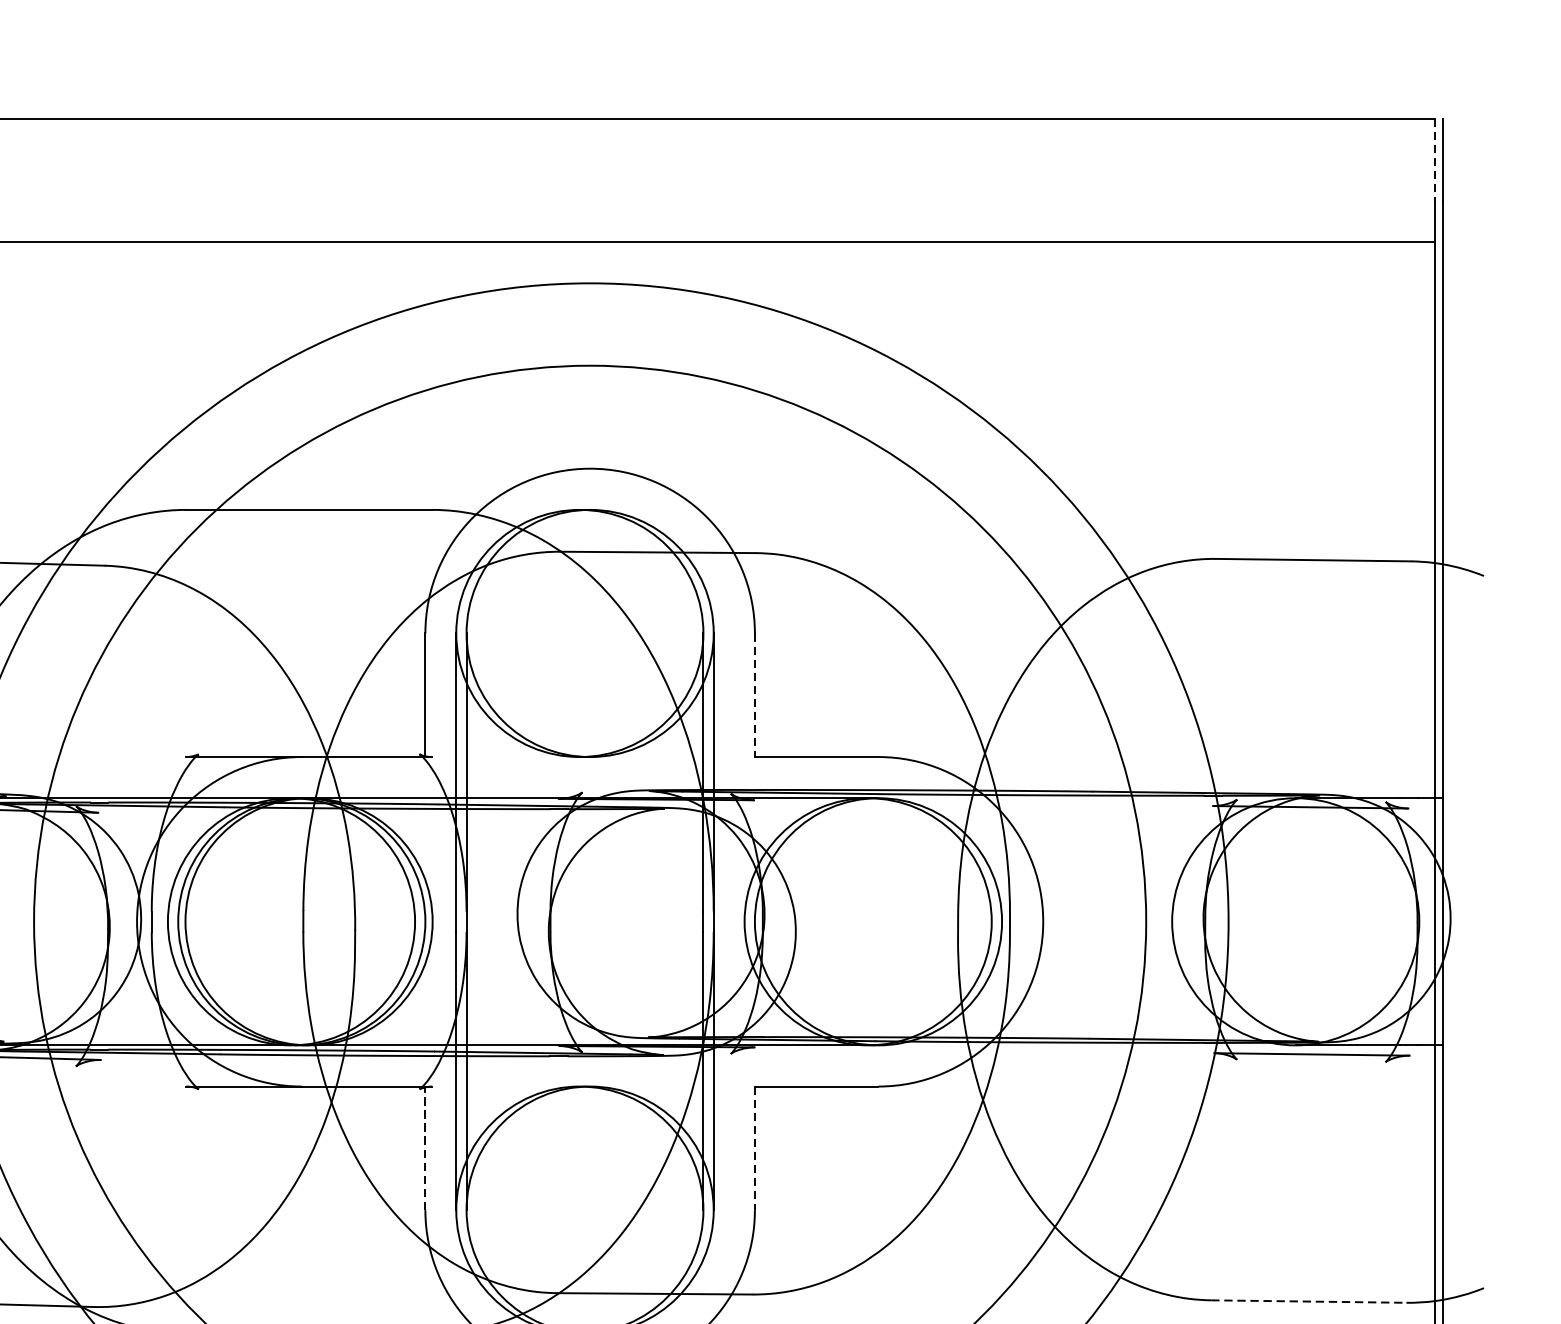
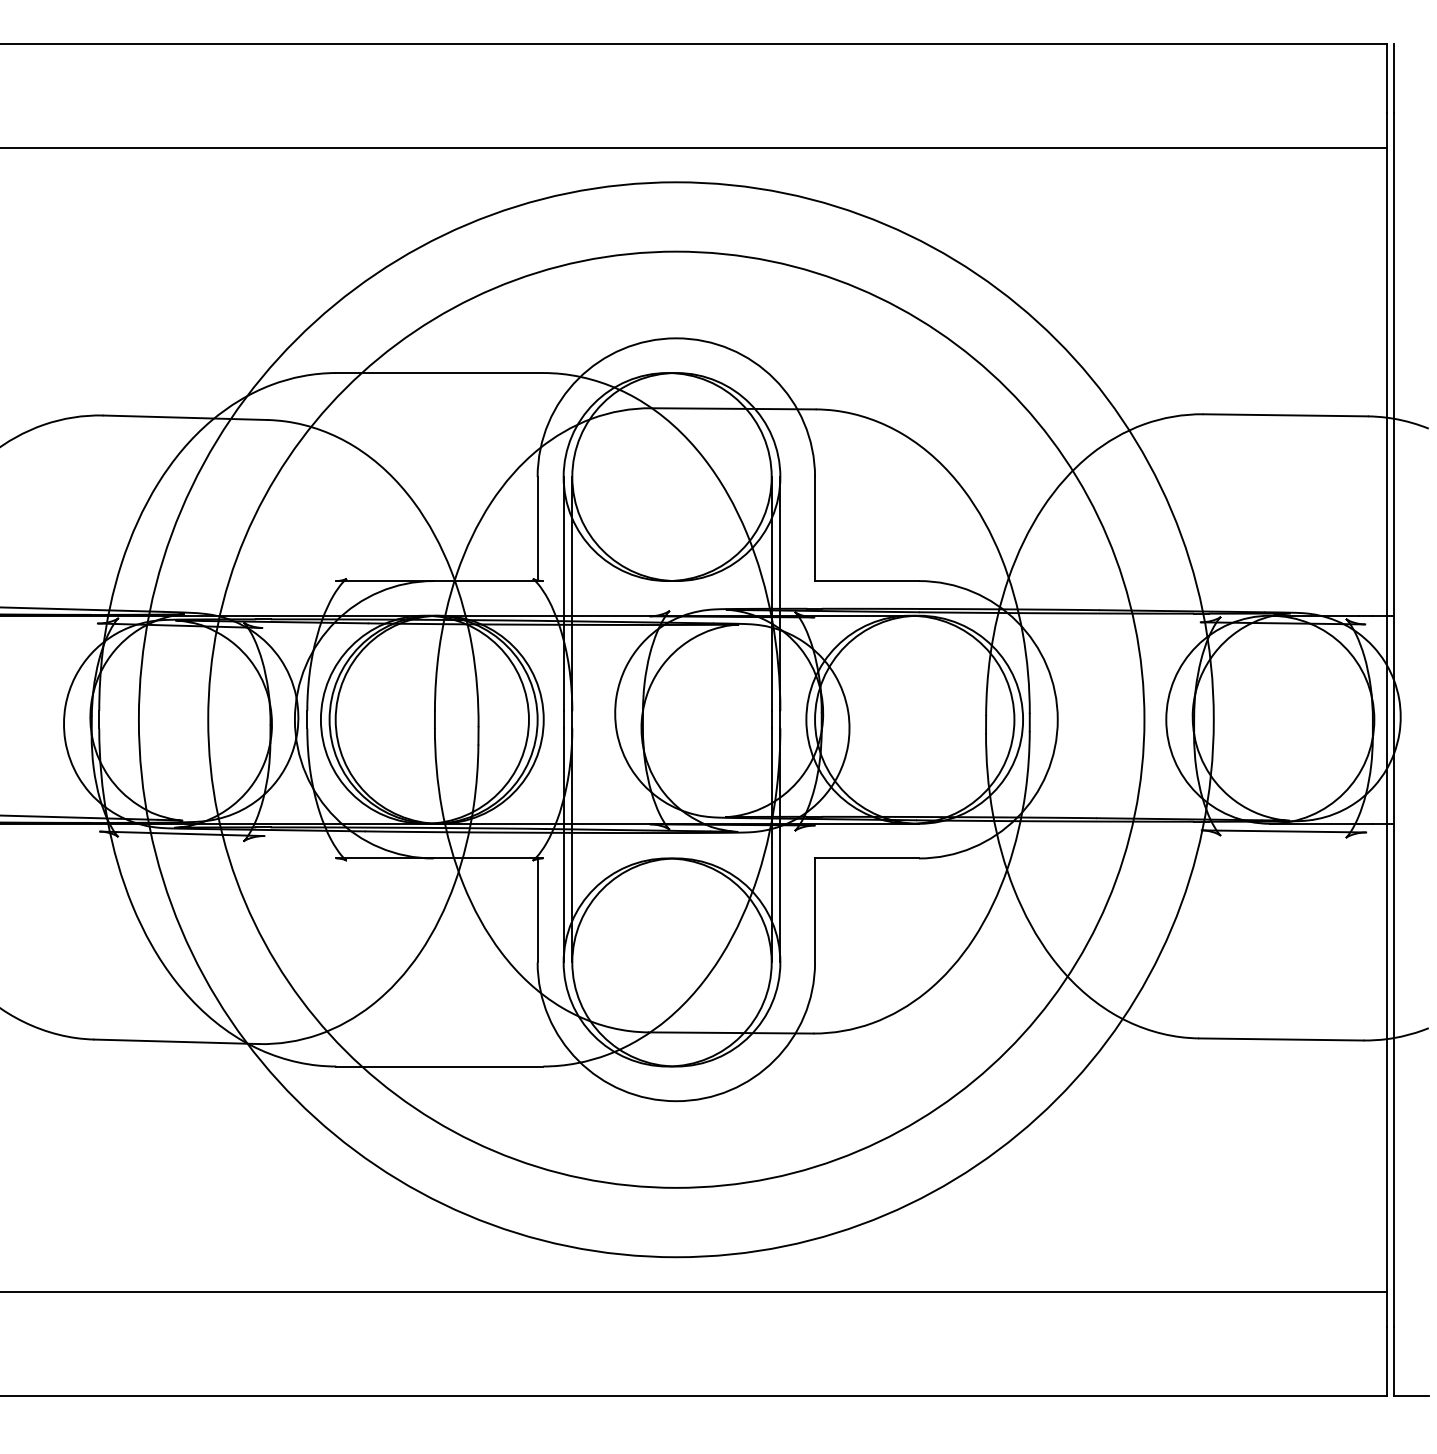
line: (1434, 160) -> (1387, 78), dashed -> solid
line: (755, 695) -> (815, 529), dashed -> solid
line: (425, 1147) -> (537, 909), dashed -> solid
line: (755, 1148) -> (815, 910), dashed -> solid
line: (1309, 1301) -> (1281, 1039), dashed -> solid

